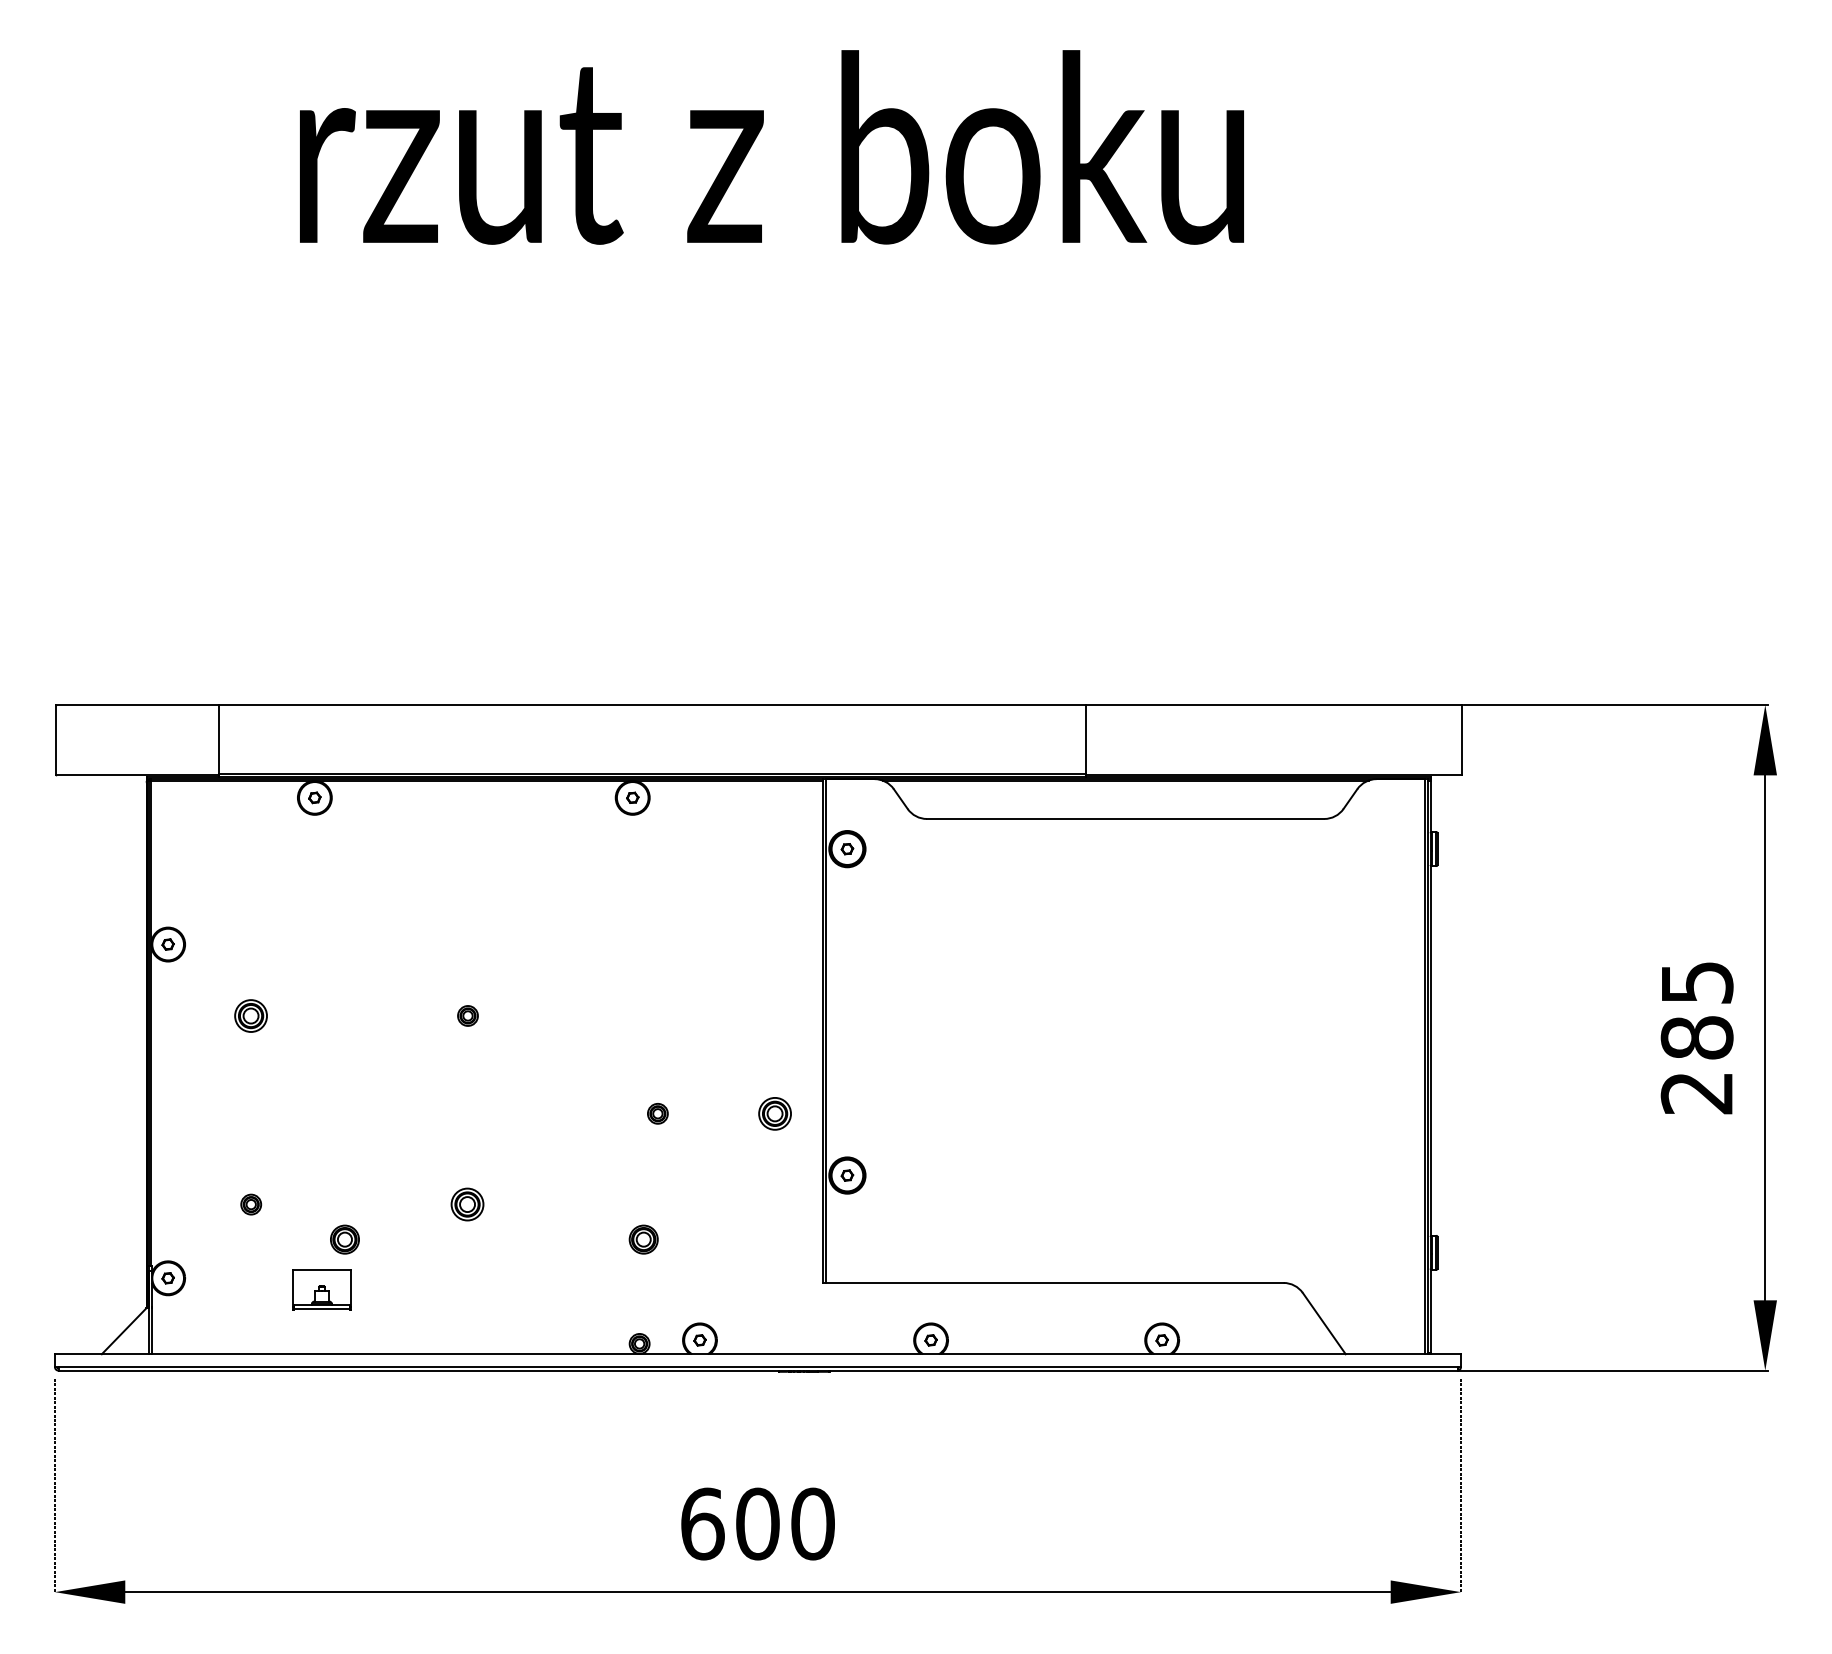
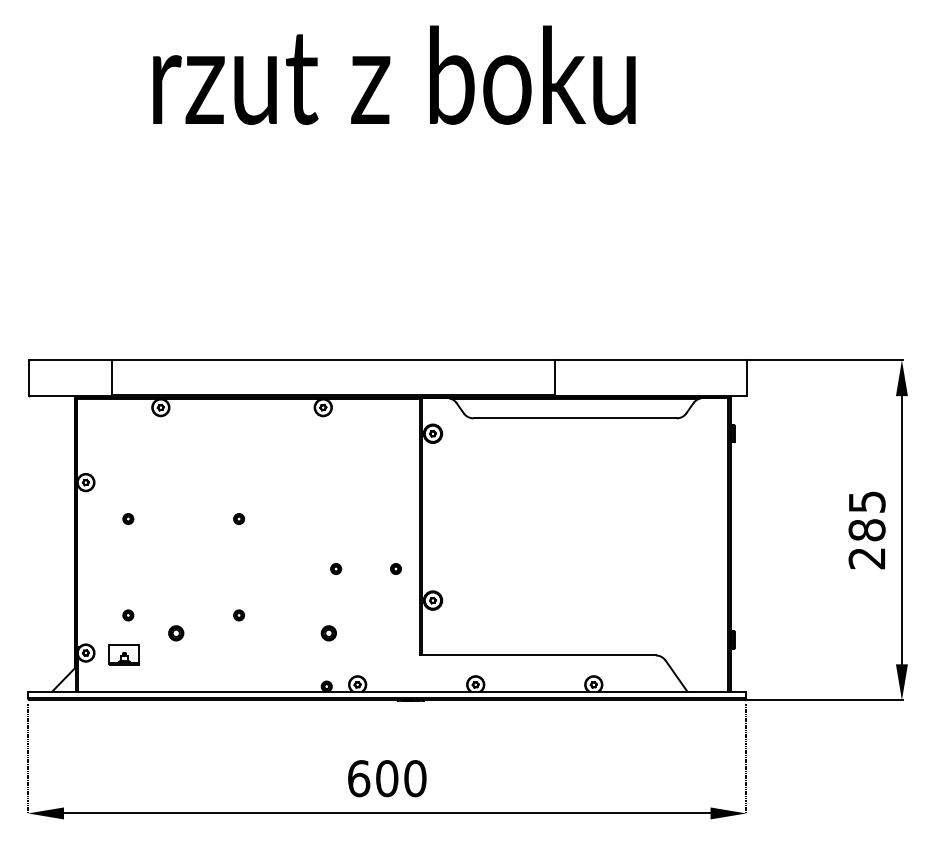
part: (251, 1014) -> (128, 518), size x0.62
part: (774, 1112) -> (395, 568), size x0.62
part: (468, 1204) -> (239, 615), size x0.62
part: (320, 1288) -> (123, 654), moved

